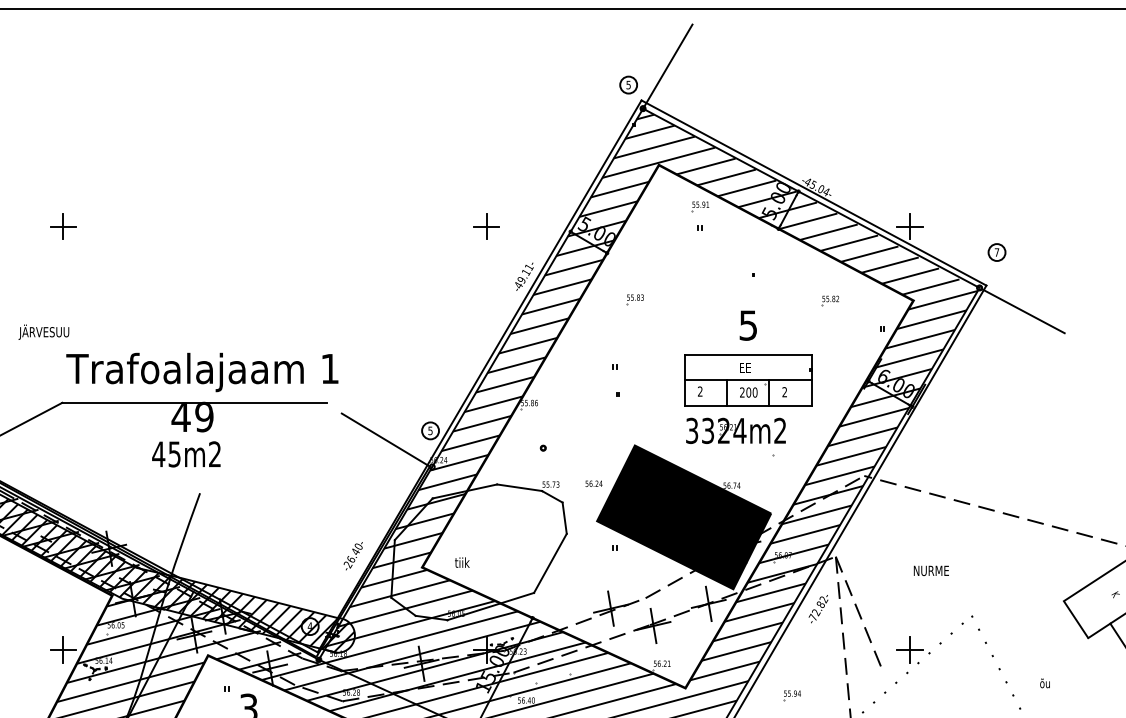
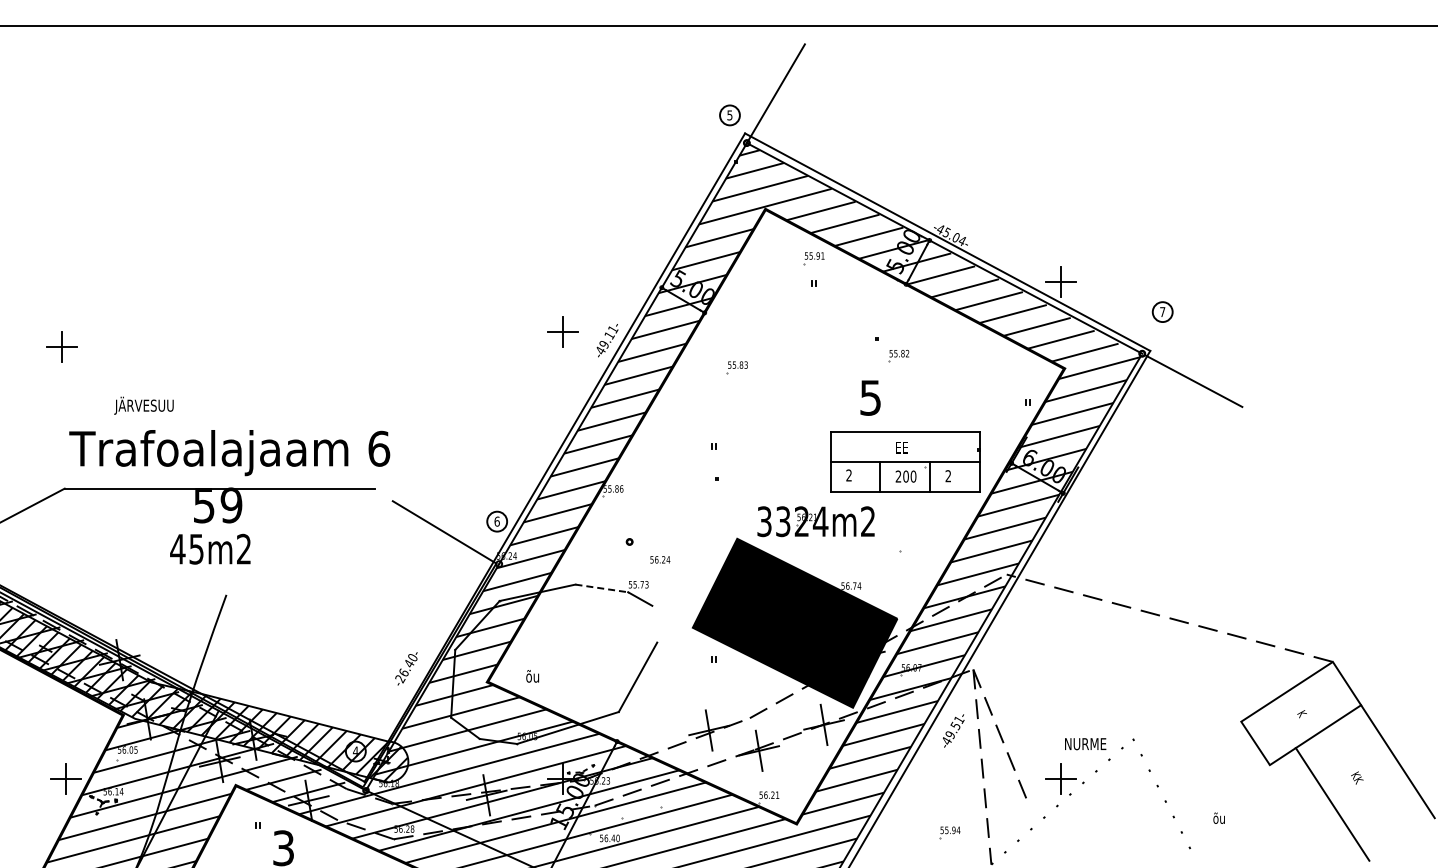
part: (63, 226) -> (61, 346), moved
part: (486, 226) -> (562, 331), moved
part: (830, 300) -> (898, 355), moved
text: (43, 332) -> (143, 405), moved
text: (330, 368) -> (379, 448), 1 -> 6
part: (748, 379) -> (905, 461), moved
text: (180, 417) -> (203, 506), 49 -> 59
text: (429, 430) -> (496, 521), 5 -> 6
part: (735, 430) -> (815, 521), moved
text: (594, 483) -> (660, 559), moved
line: (519, 487) -> (601, 588), solid -> dashed
line: (564, 517) -> (654, 623), removed
text: (462, 562) -> (534, 676), tiik -> õu
text: (931, 571) -> (1085, 744), moved
text: (817, 608) -> (951, 730), -72.82- -> -49.51-
part: (791, 695) -> (949, 832), moved

